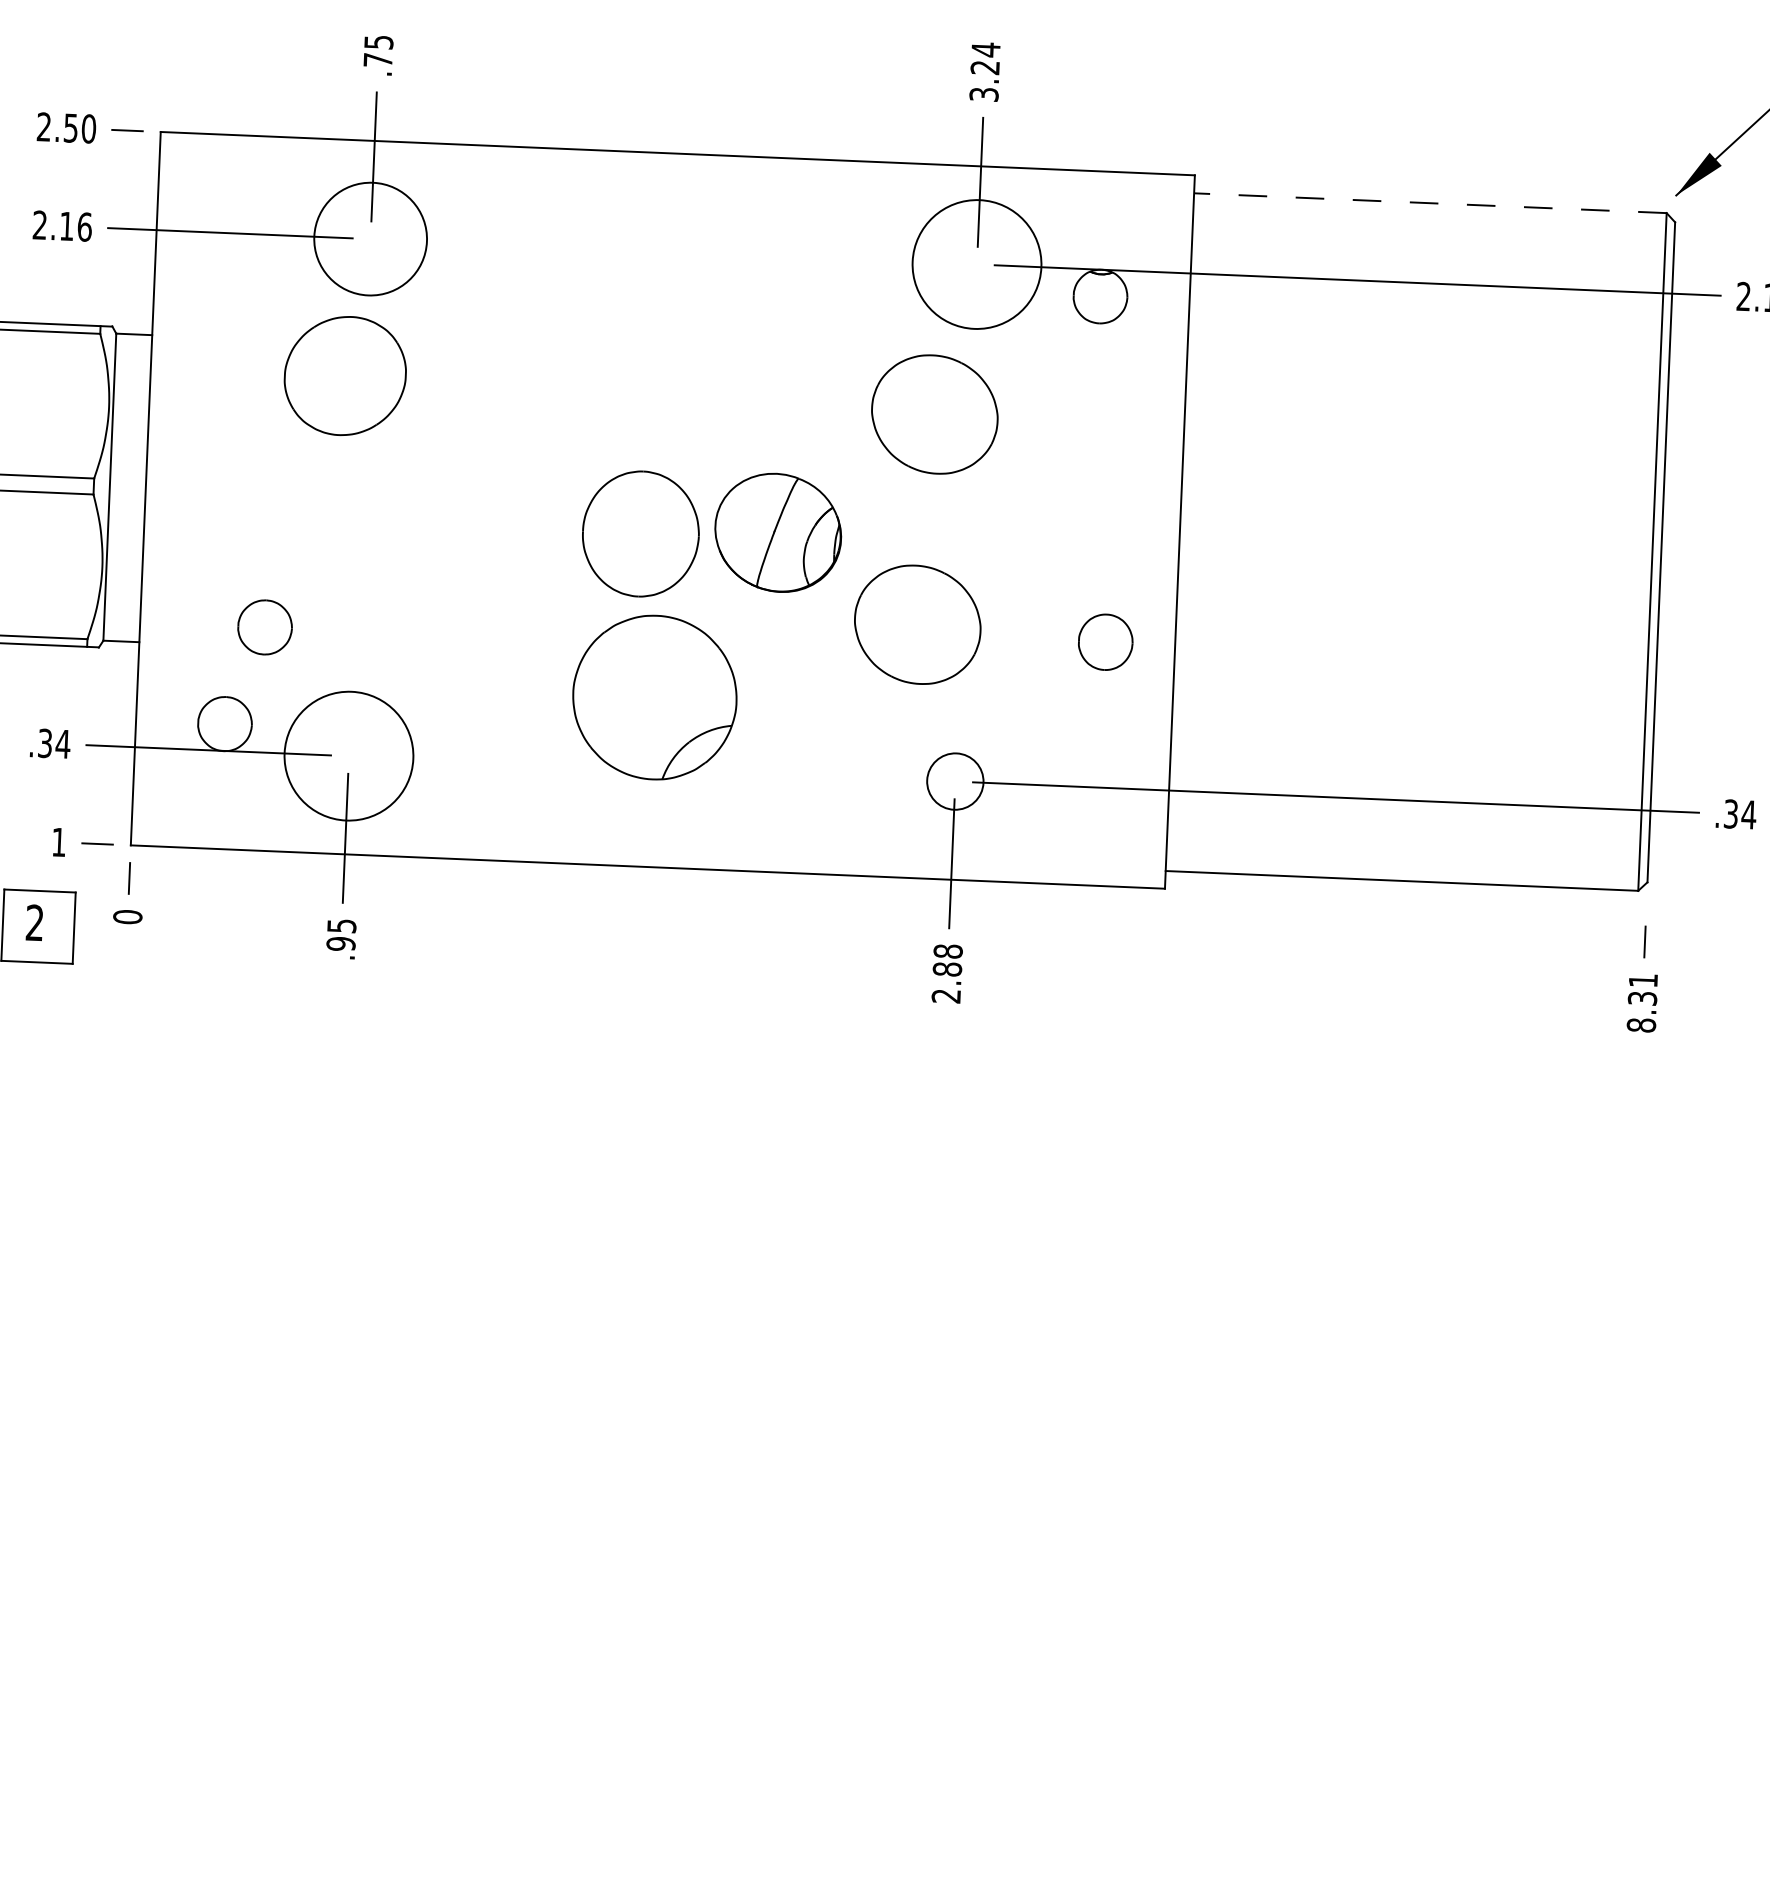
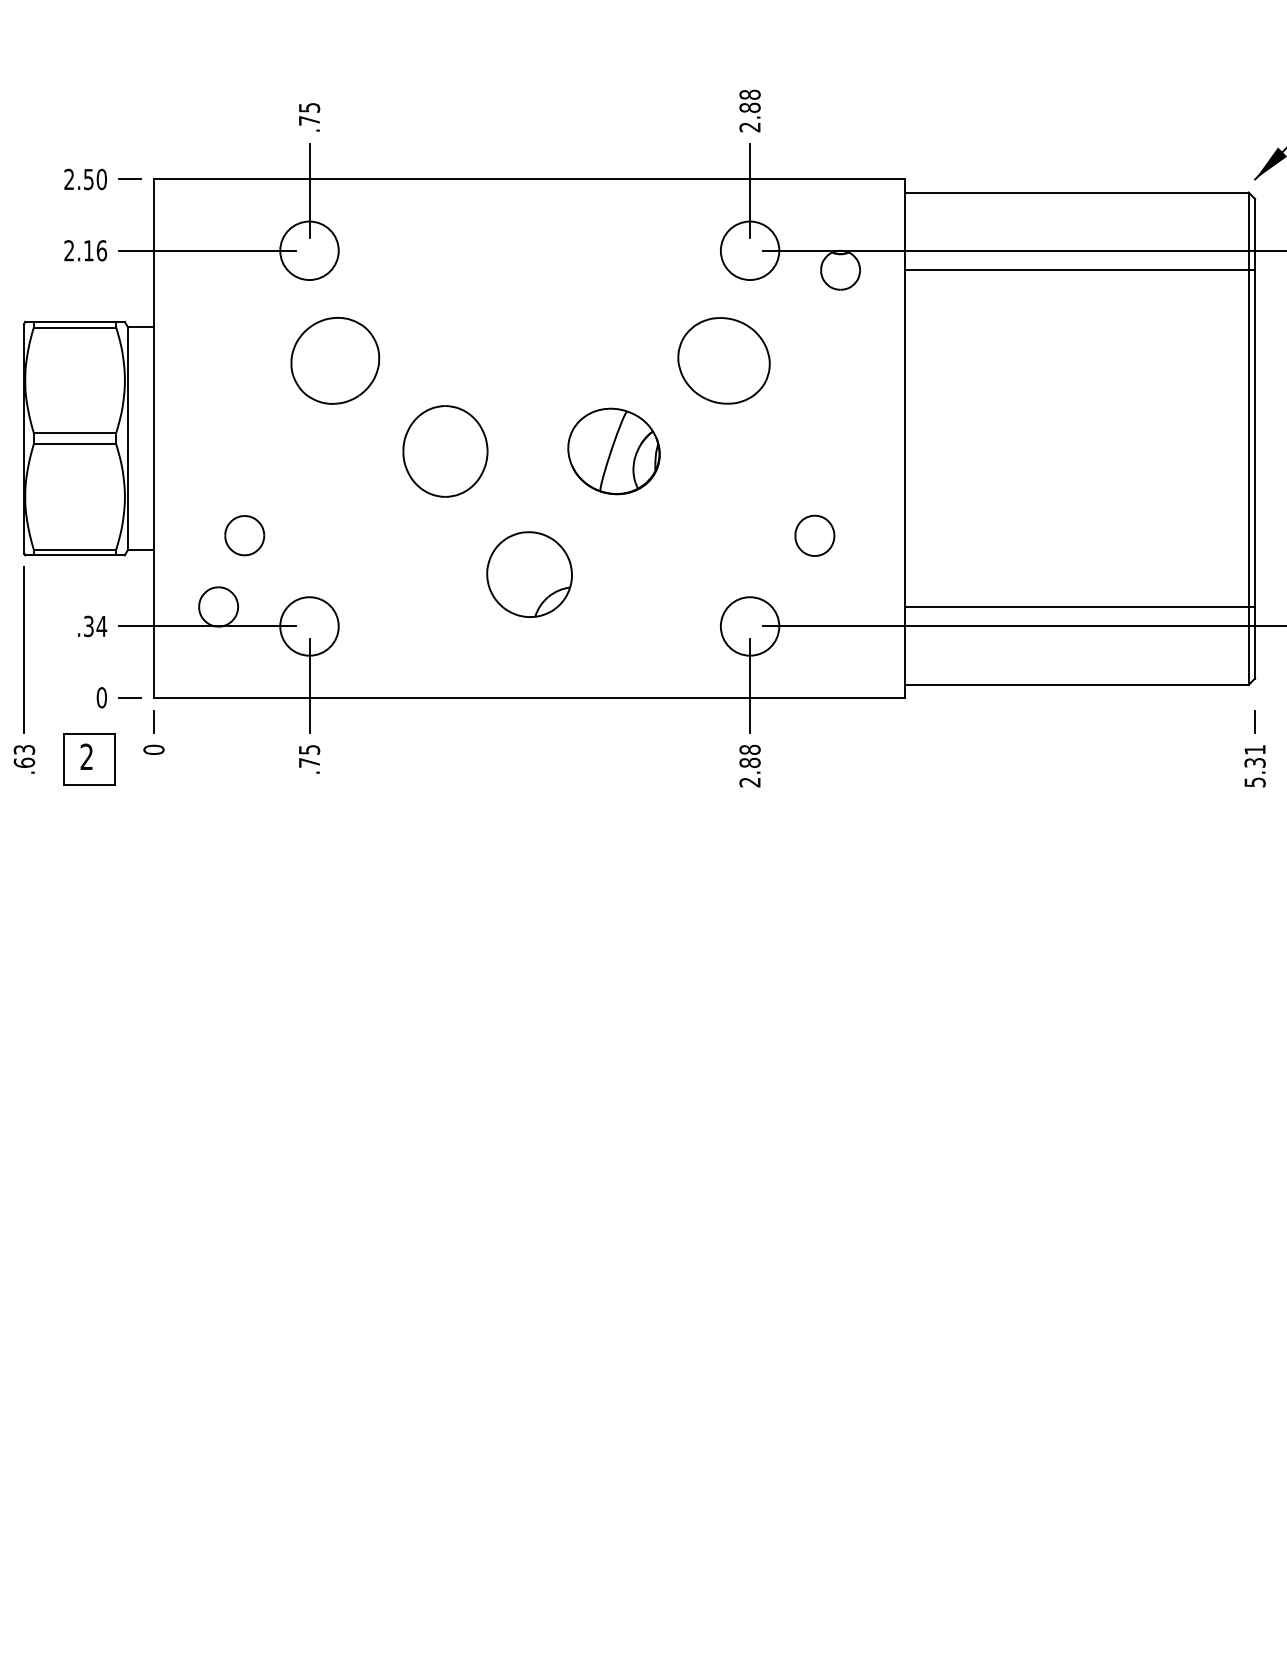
text: (984, 71) -> (749, 110), 3.24 -> 2.88
line: (1431, 203) -> (1077, 192), dashed -> solid
circle: (370, 238) -> (309, 250), size x0.71
circle: (976, 264) -> (749, 250), size x0.62
line: (1430, 310) -> (1080, 270), added
part: (345, 375) -> (335, 360), moved
part: (640, 534) -> (445, 451), moved
part: (917, 624) -> (717, 513), removed
part: (1105, 641) -> (814, 535), moved
part: (654, 697) -> (529, 574), size x0.71
circle: (348, 756) -> (309, 626), size x0.62
line: (1411, 774) -> (1080, 607), added
circle: (954, 781) -> (749, 626), size x1.43
text: (58, 841) -> (101, 697), 1 -> 0
text: (341, 943) -> (309, 762), .95 -> .75
text: (1640, 1025) -> (1254, 782), 8.31 -> 5.31

